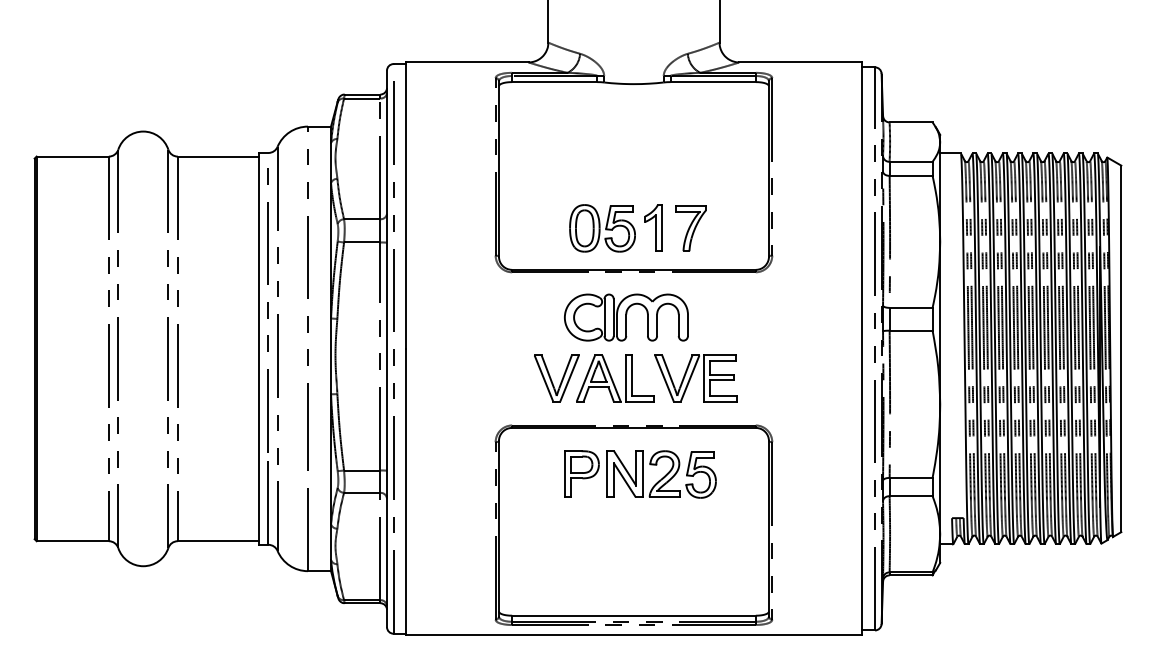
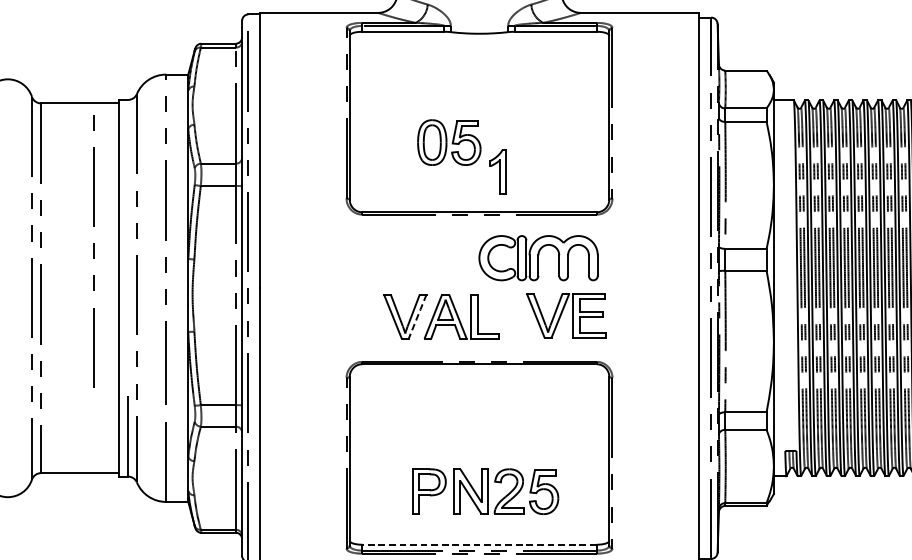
part: (602, 228) -> (449, 142), moved
part: (690, 228) -> (533, 172), removed
line: (267, 310) -> (92, 251), moved
part: (626, 317) -> (538, 258), moved
part: (695, 378) -> (565, 315), moved
line: (569, 379) -> (417, 317), solid -> dashed
part: (640, 474) -> (485, 491), moved
line: (633, 615) -> (479, 544), solid -> dashed

